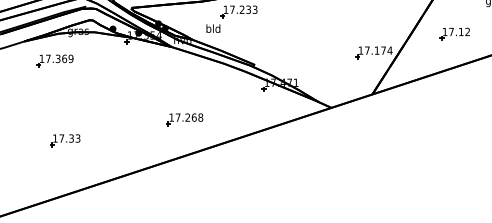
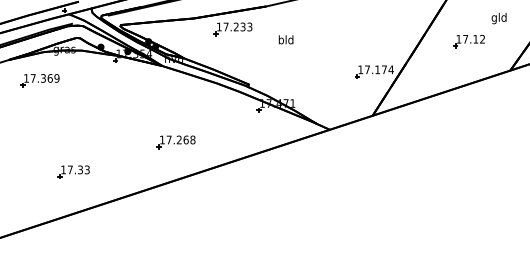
text: (212, 28) -> (285, 39), moved
part: (454, 34) -> (468, 41), moved
part: (64, 140) -> (73, 171), moved

